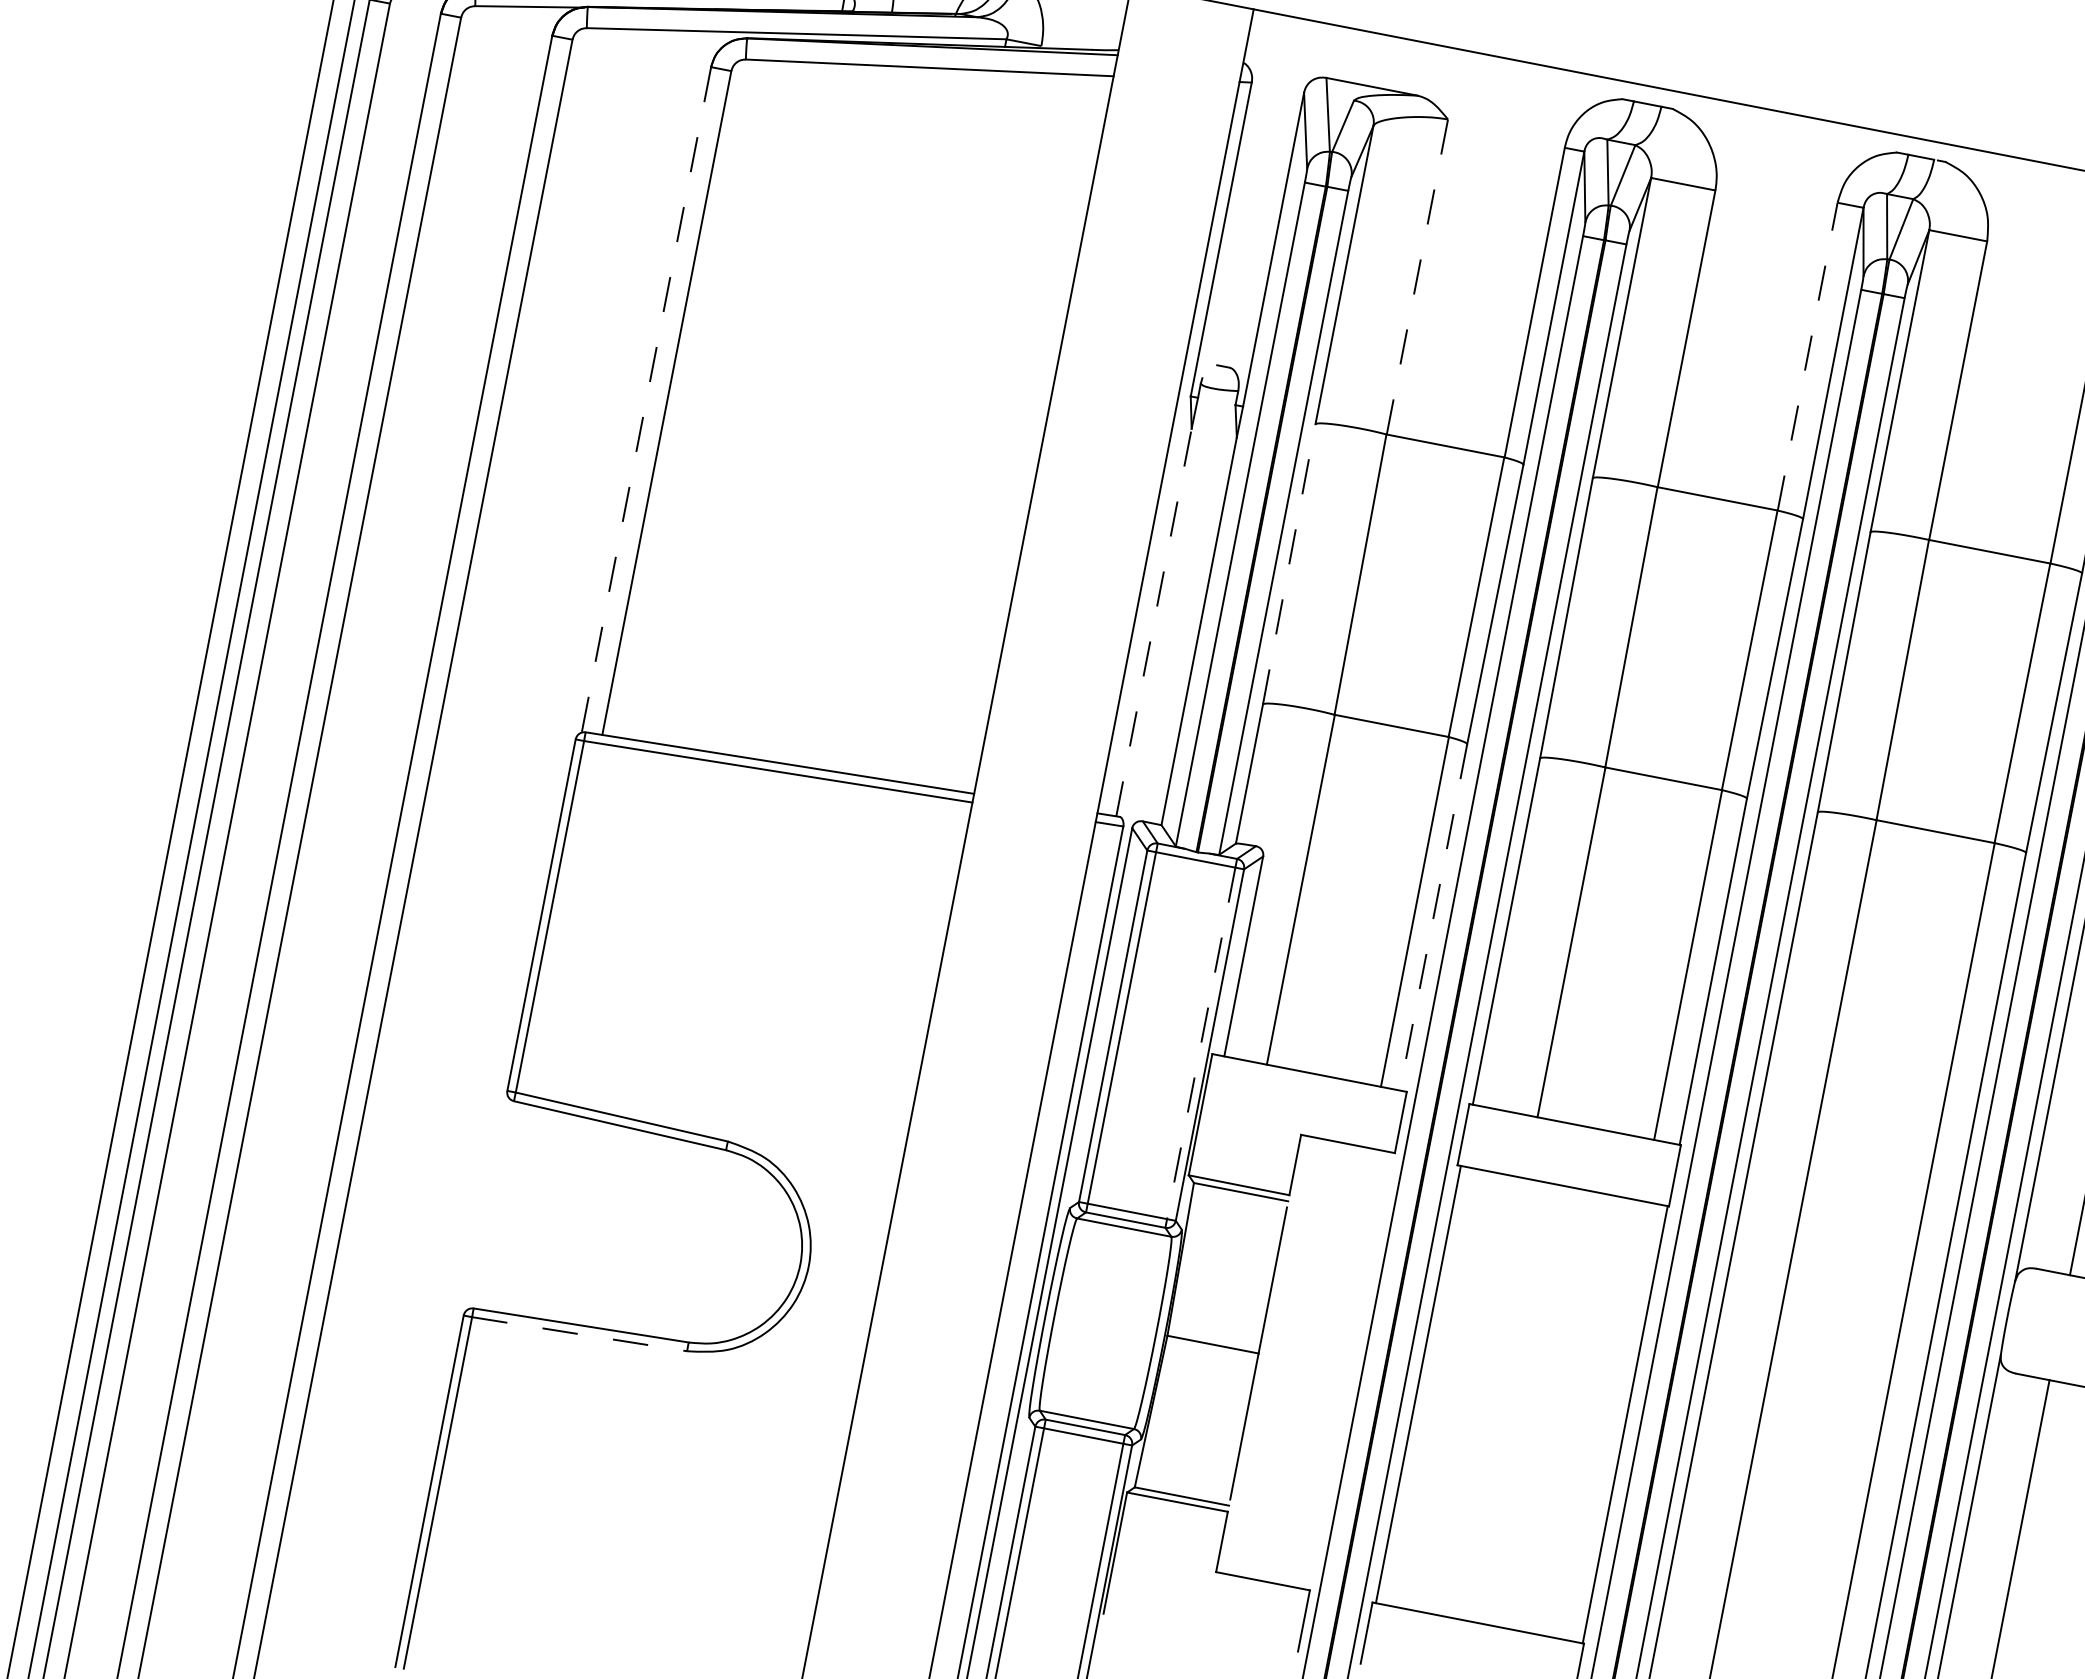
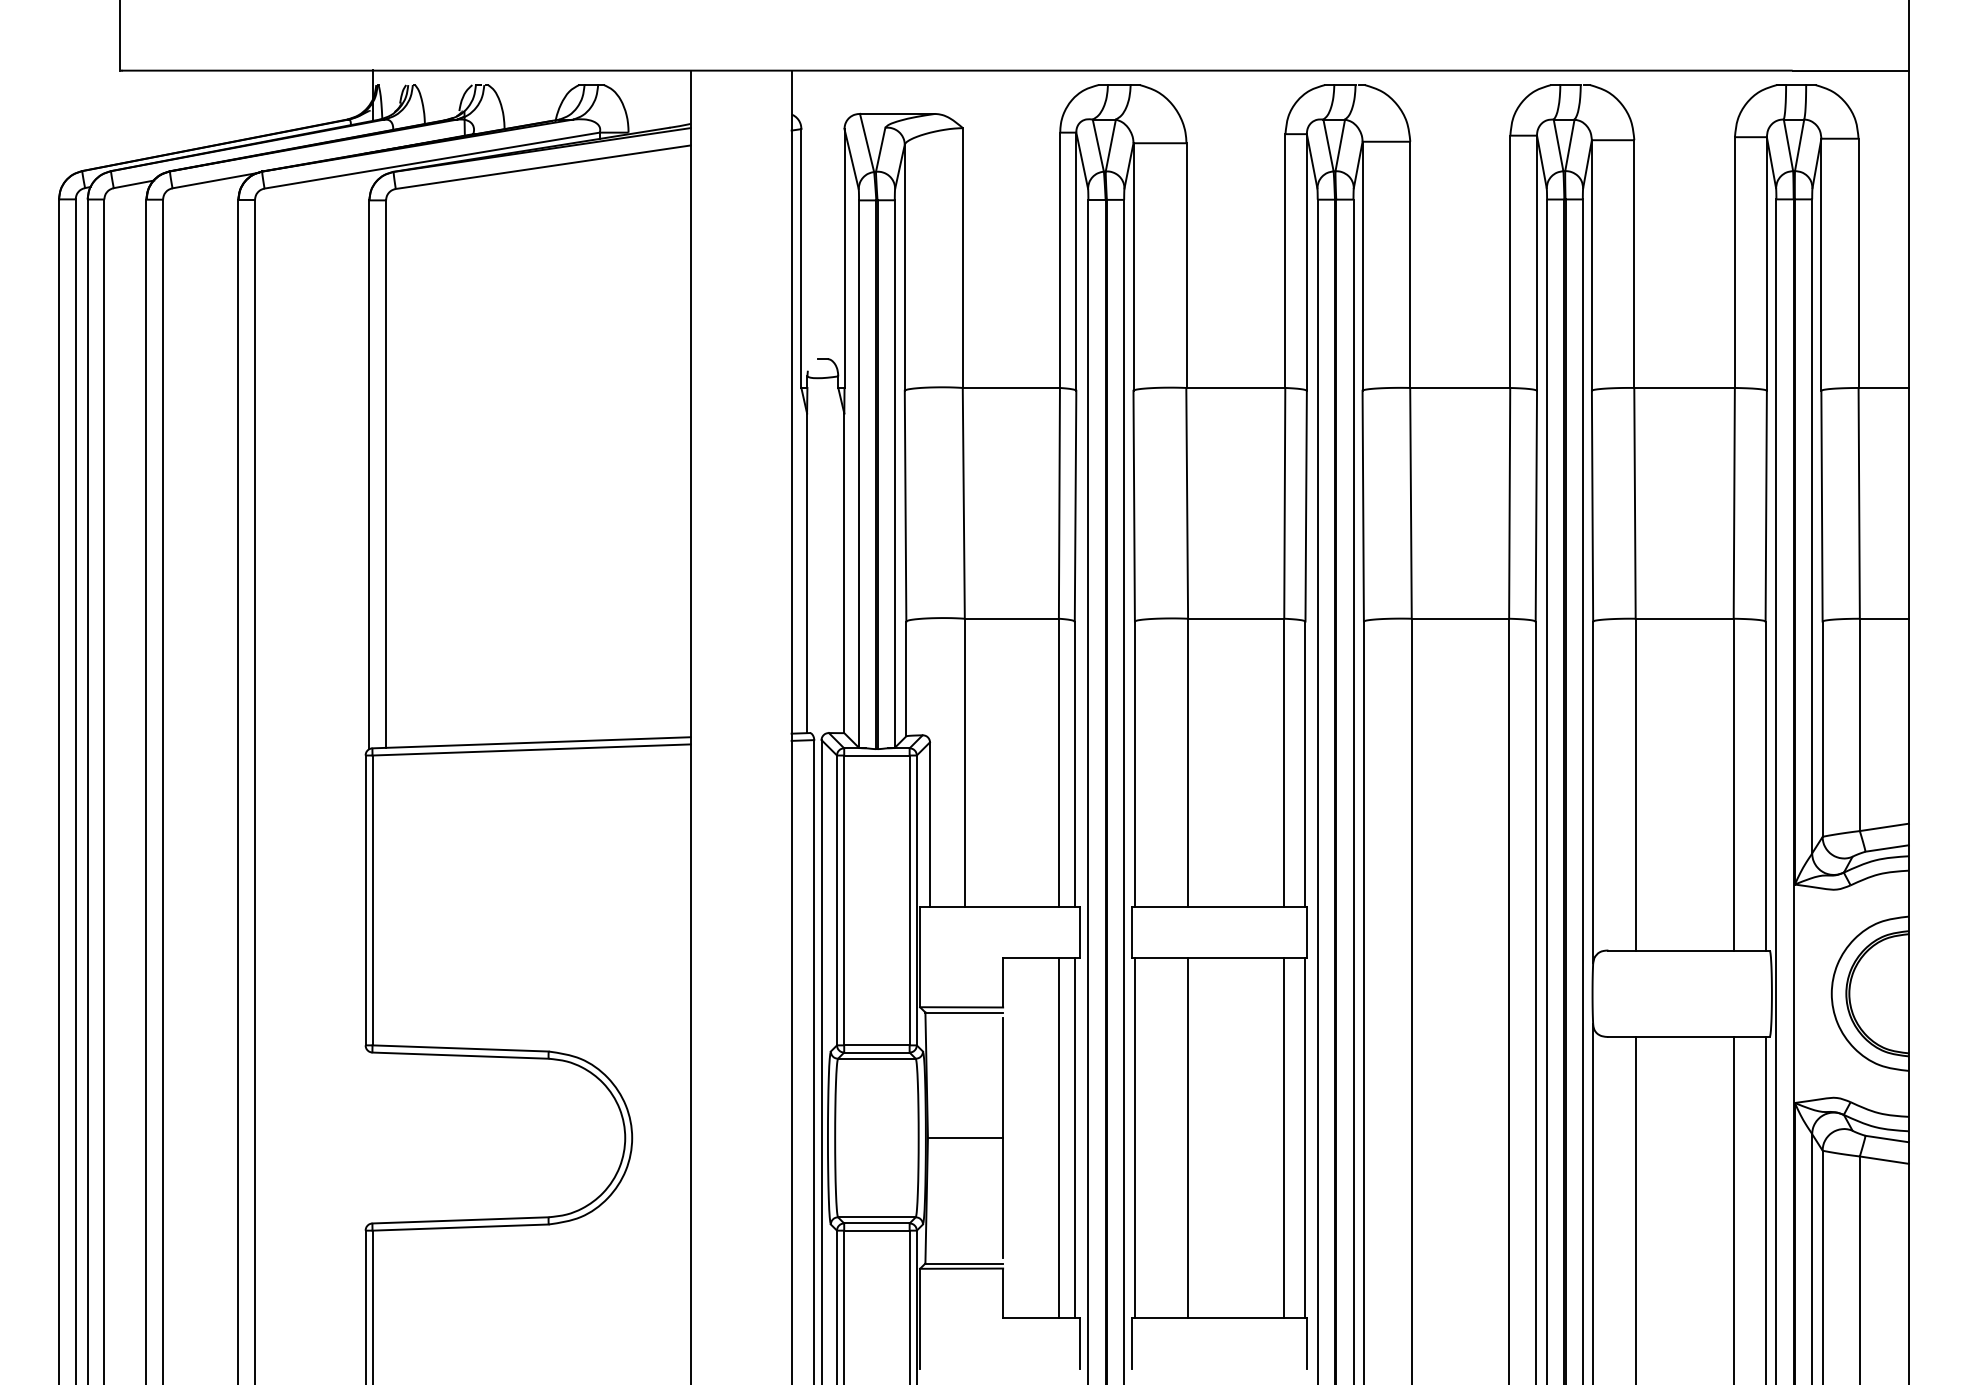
line: (1417, 277) -> (963, 258), dashed -> solid
line: (1807, 357) -> (1285, 261), dashed -> solid
line: (646, 400) -> (369, 475), dashed -> solid
line: (1289, 563) -> (905, 505), dashed -> solid
line: (1154, 622) -> (807, 573), dashed -> solid
line: (1433, 917) -> (1074, 764), dashed -> solid
line: (1201, 1043) -> (909, 900), dashed -> solid
line: (580, 1334) -> (461, 1227), dashed -> solid
line: (1327, 1366) -> (1059, 1137), added
line: (1345, 1369) -> (1074, 1137), added
line: (1483, 1396) -> (1188, 1137), added
line: (1599, 1419) -> (1284, 1137), added

